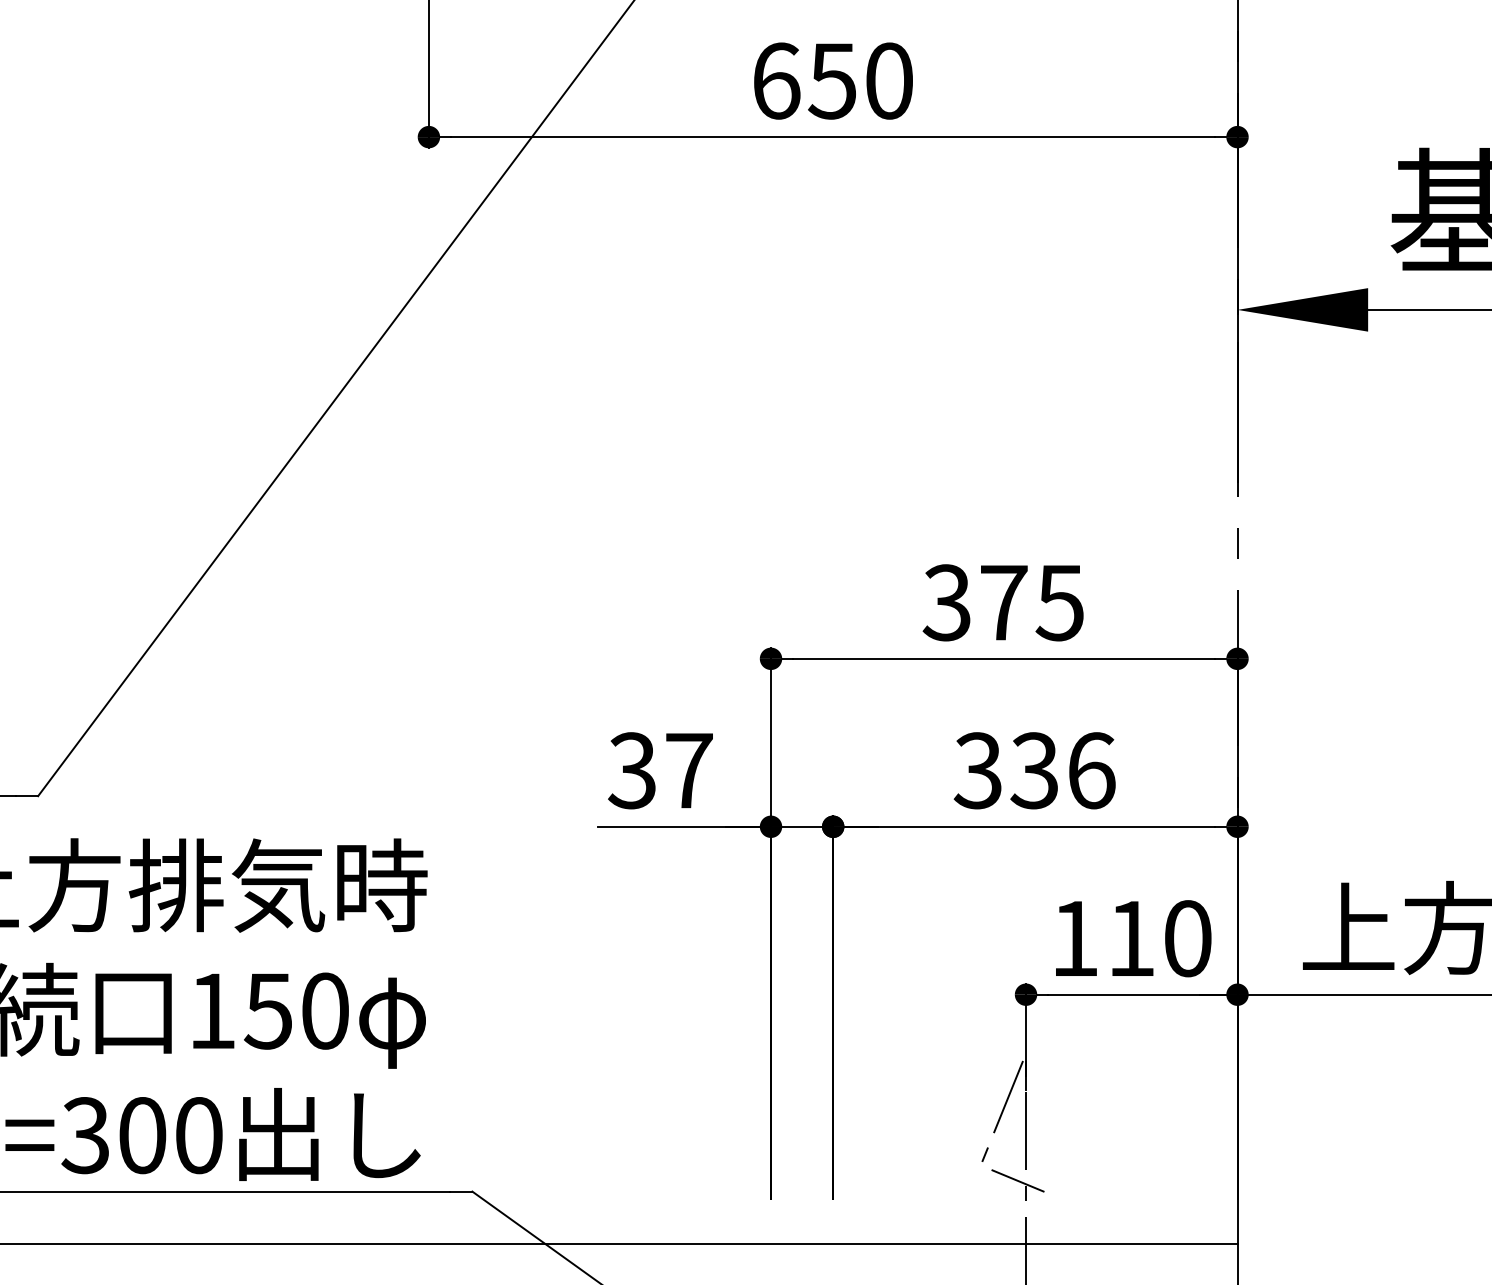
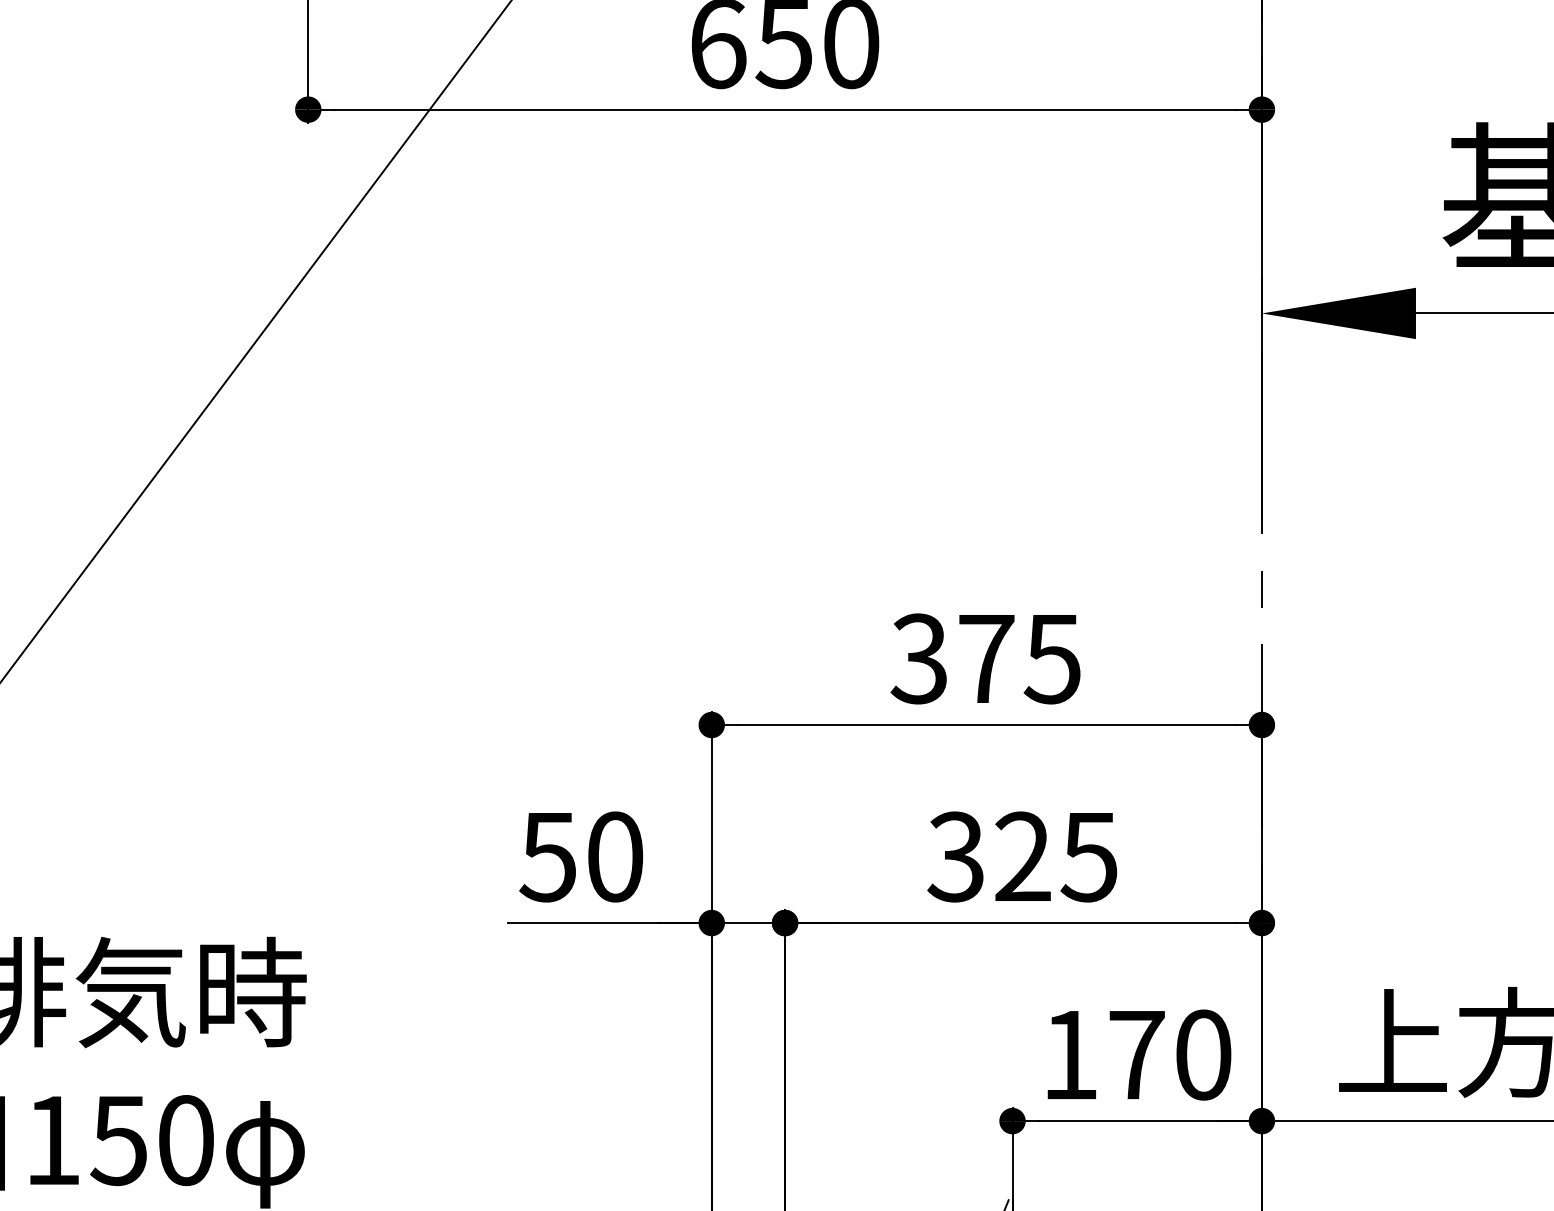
text: (659, 770) -> (580, 856), 37 -> 50
text: (1062, 770) -> (1055, 856), 336 -> 325
text: (1131, 938) -> (1136, 1054), 110 -> 170

